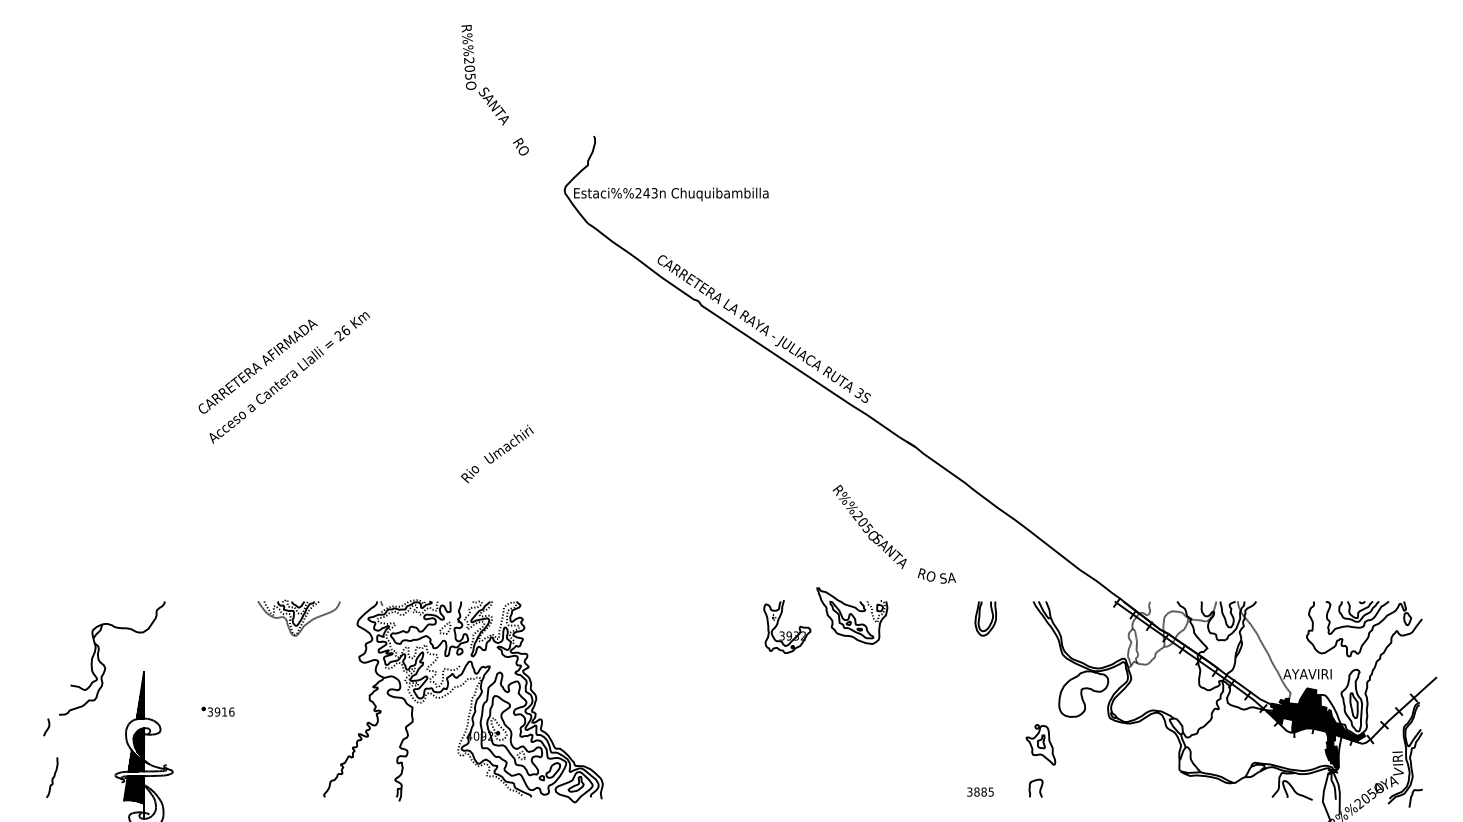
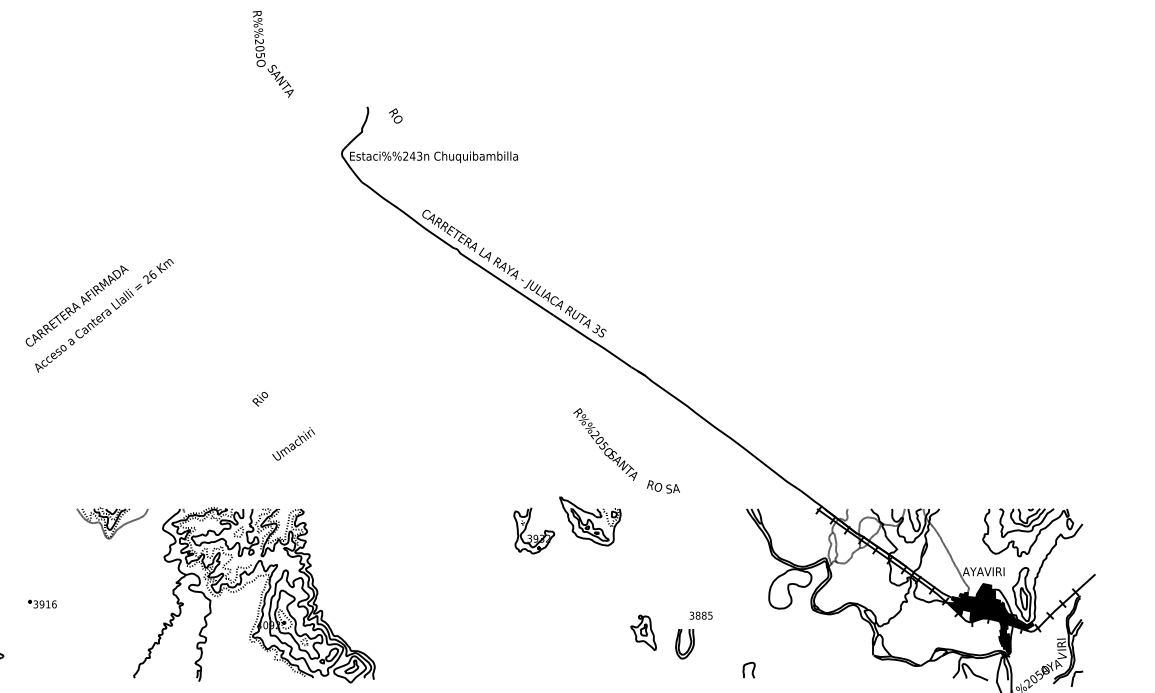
text: (520, 146) -> (395, 115), moved
text: (508, 443) -> (293, 443), moved
part: (985, 618) -> (684, 643), moved
part: (1040, 744) -> (643, 632), moved
text: (980, 791) -> (701, 615), moved

